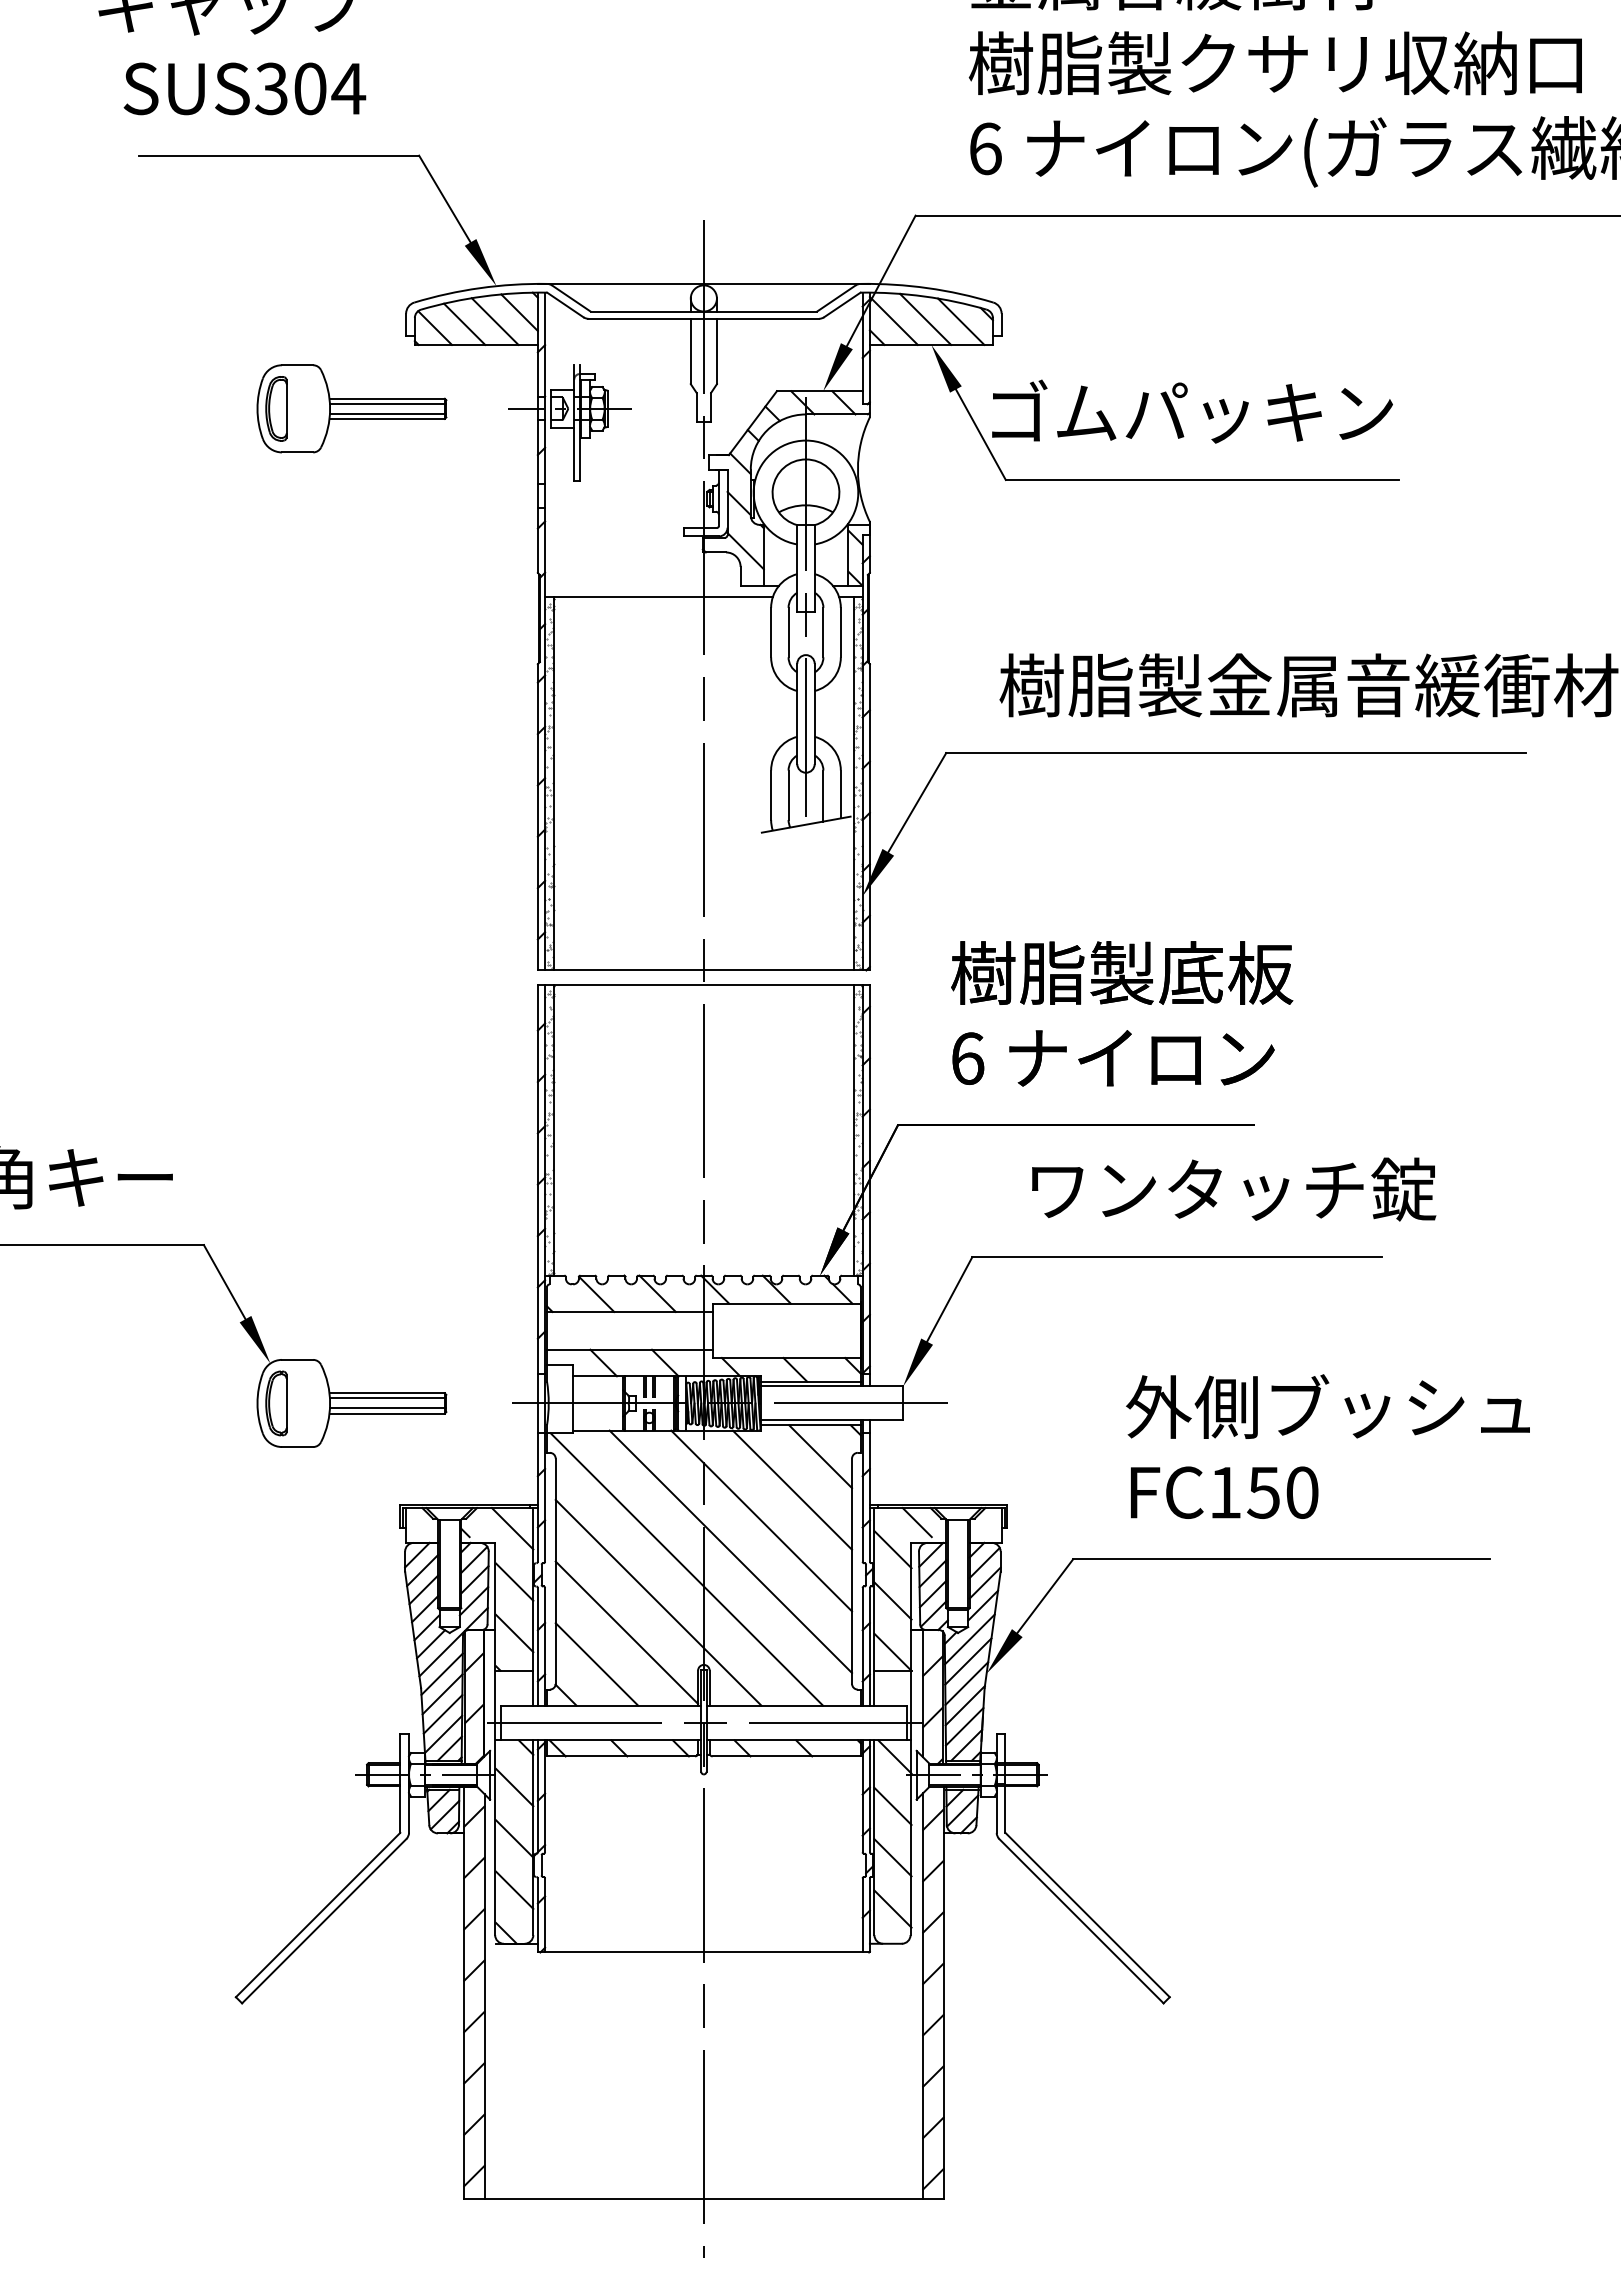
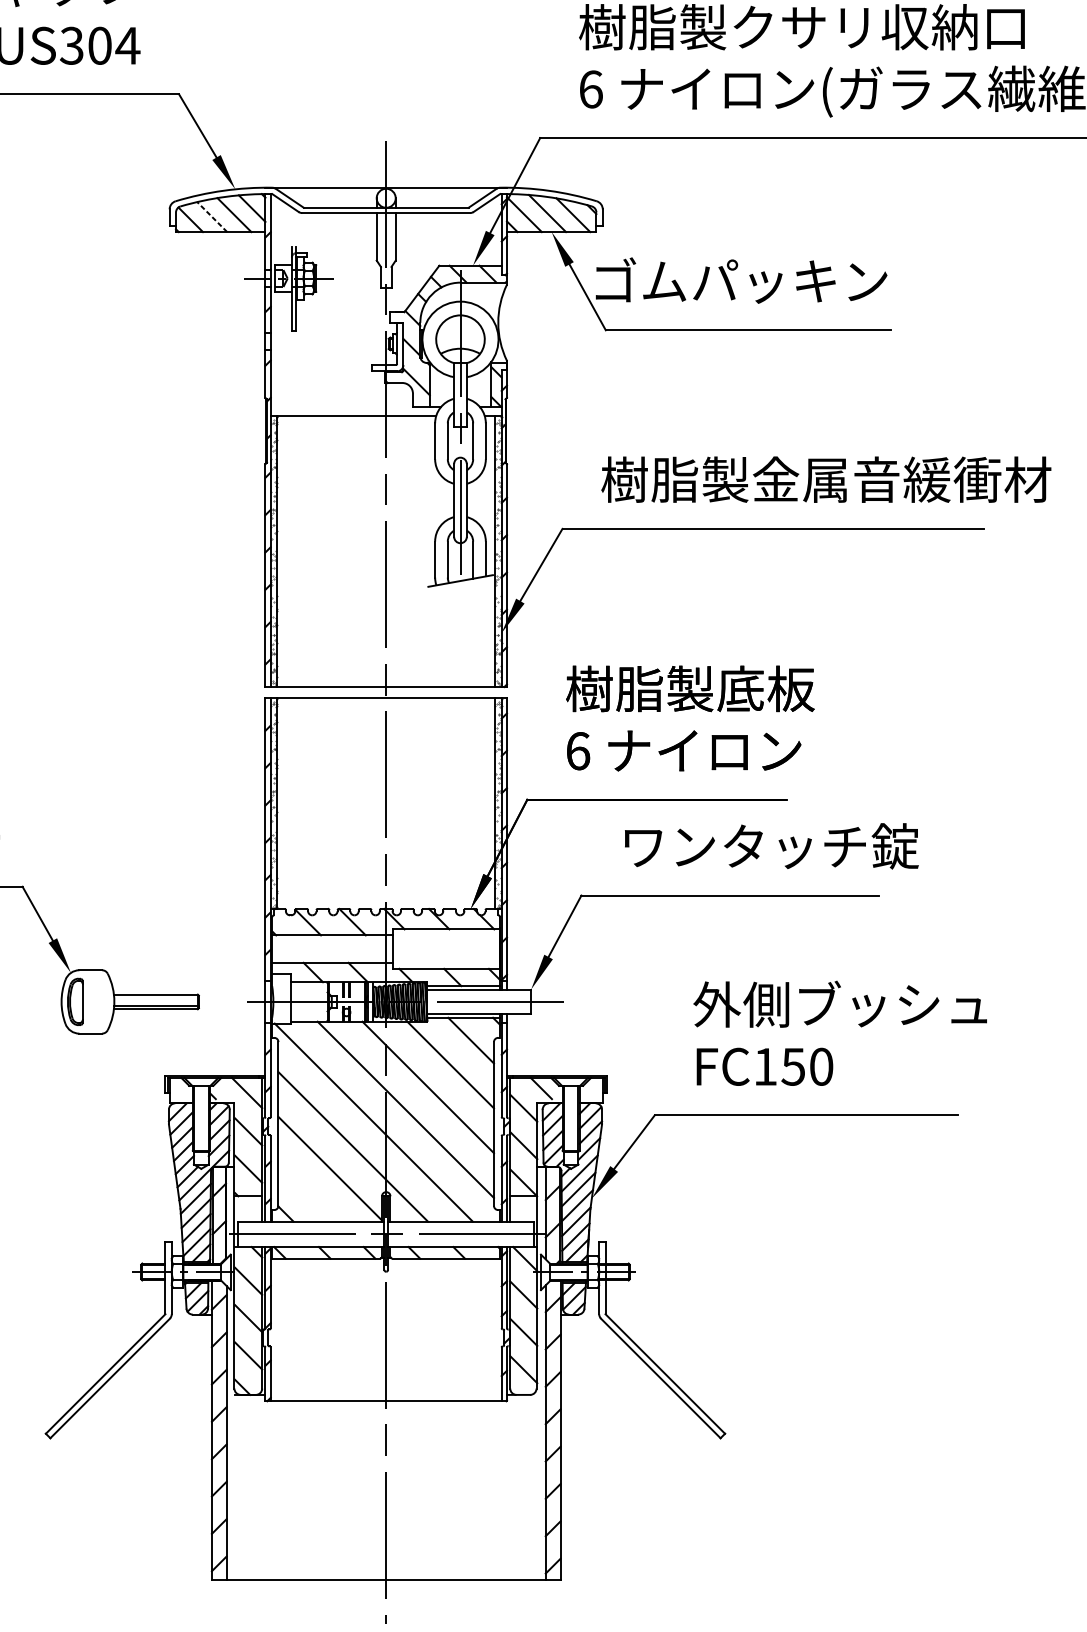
line: (464, 323) -> (212, 216), solid -> dashed
part: (351, 408) -> (129, 278), removed
line: (388, 1398) -> (156, 998), removed
line: (596, 1664) -> (308, 1191), removed

